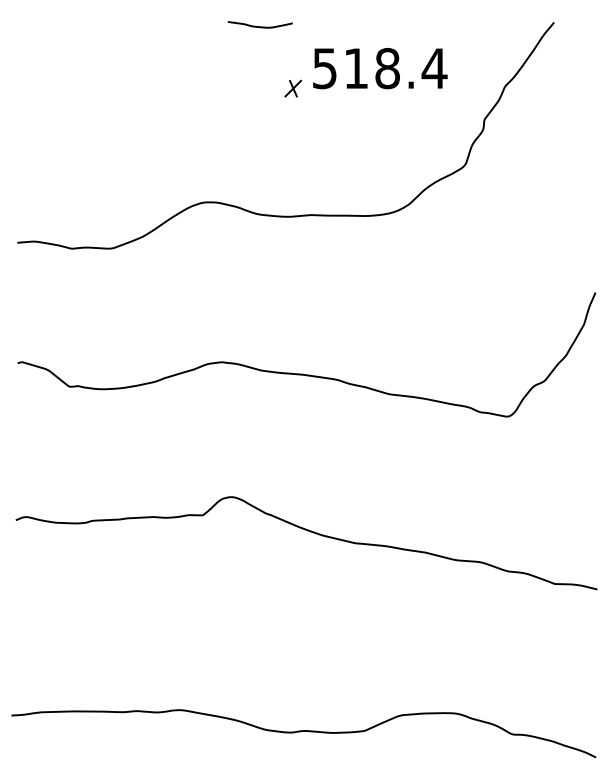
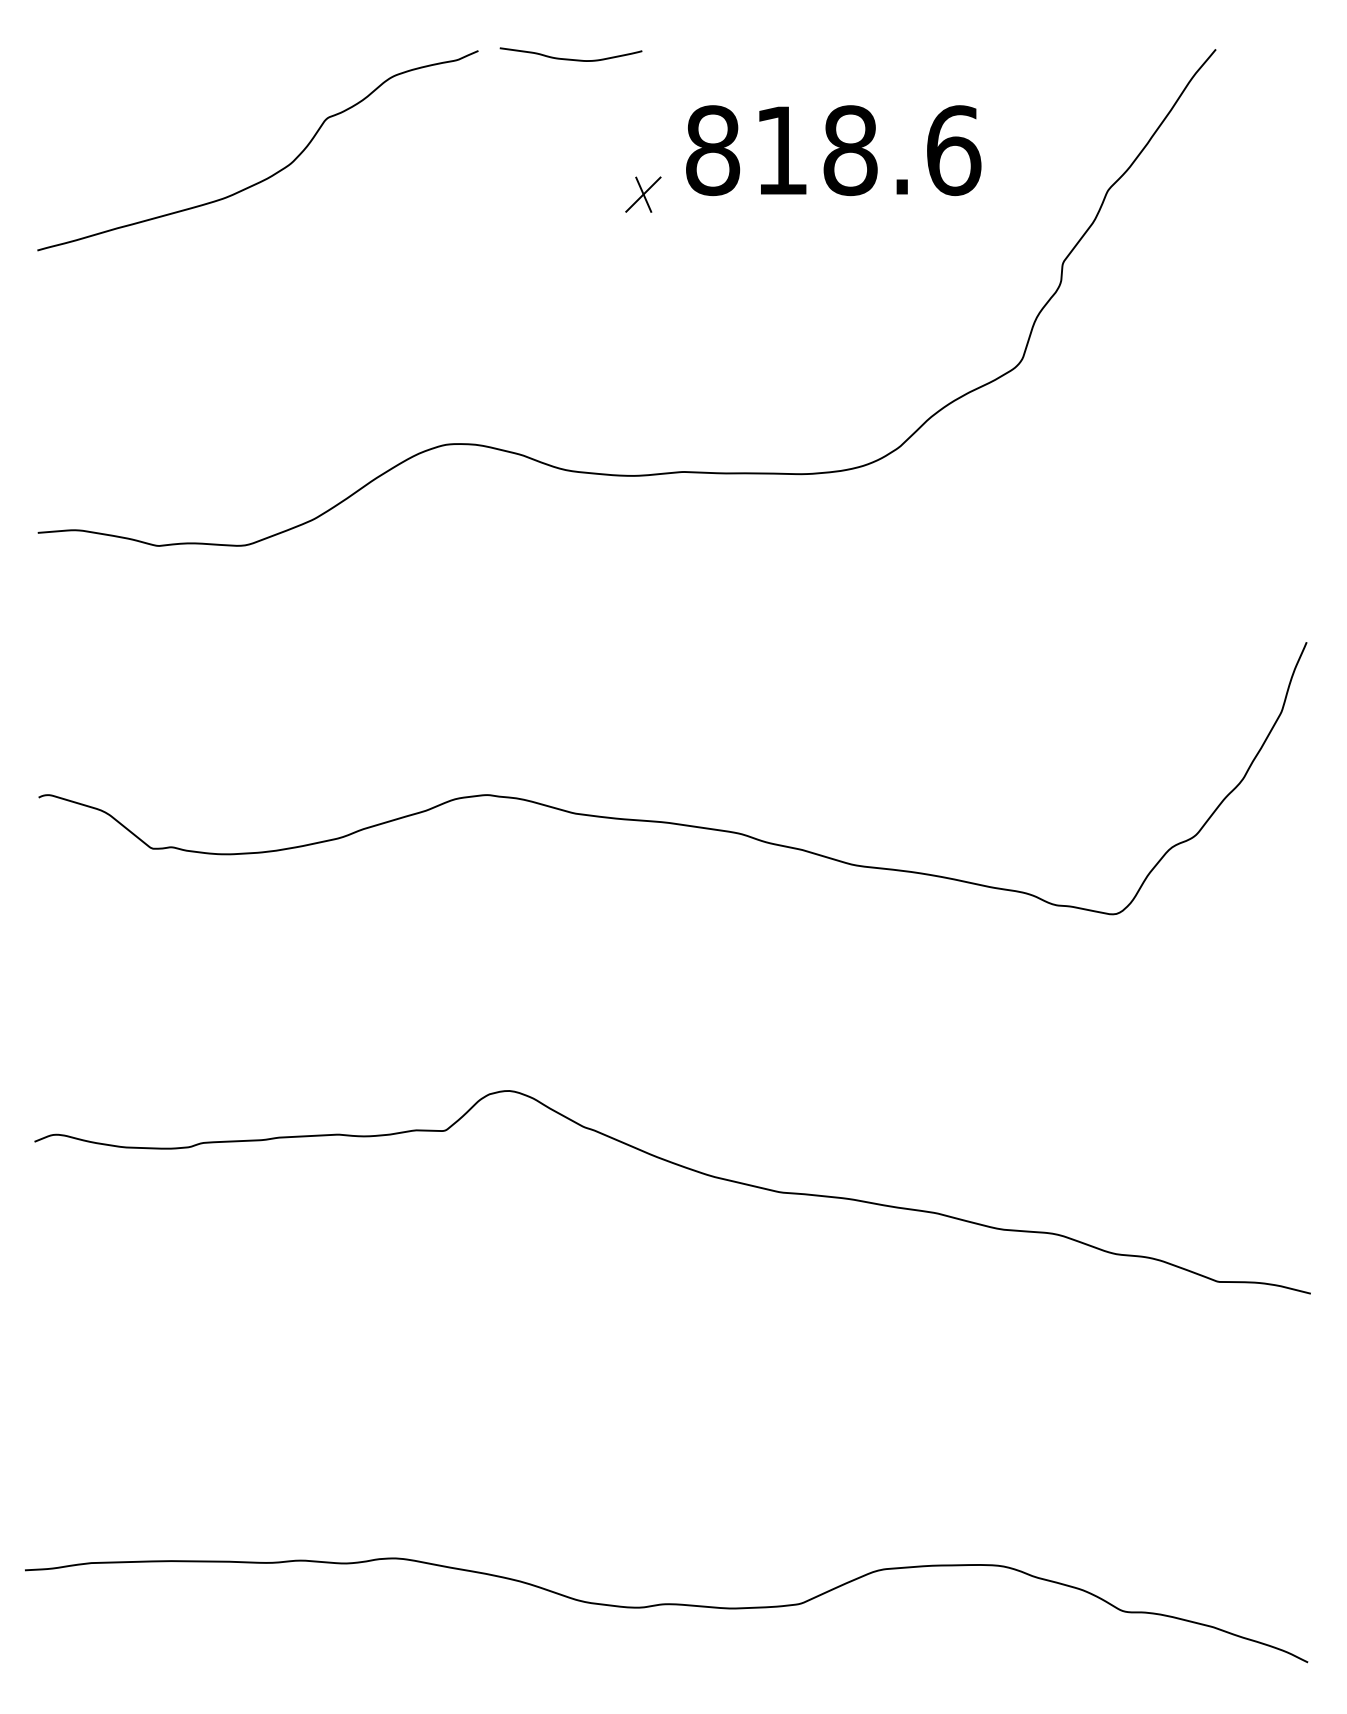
text: (379, 68) -> (832, 150), 518.4 -> 818.6
curve: (124, 78) -> (273, 172), added

